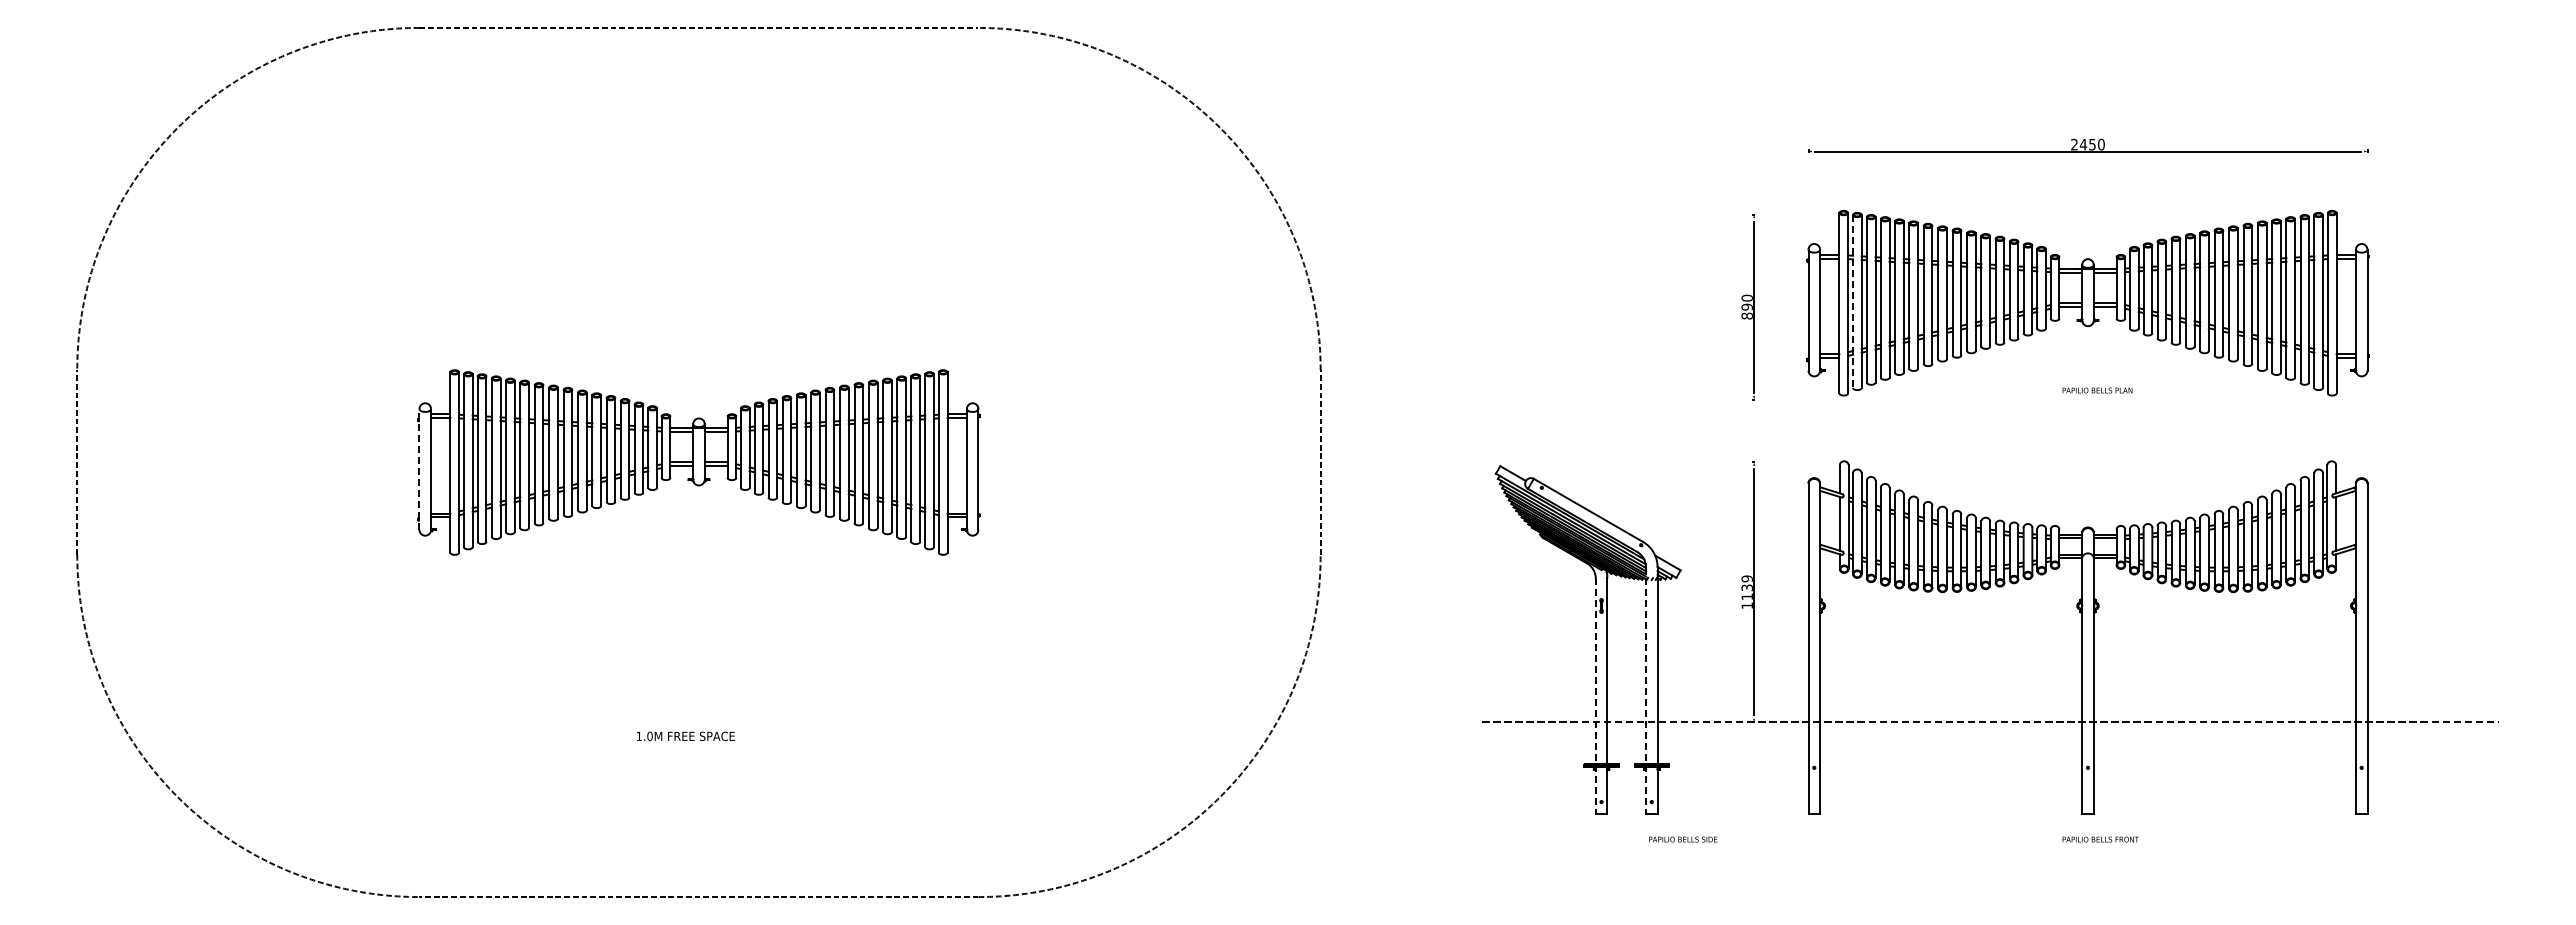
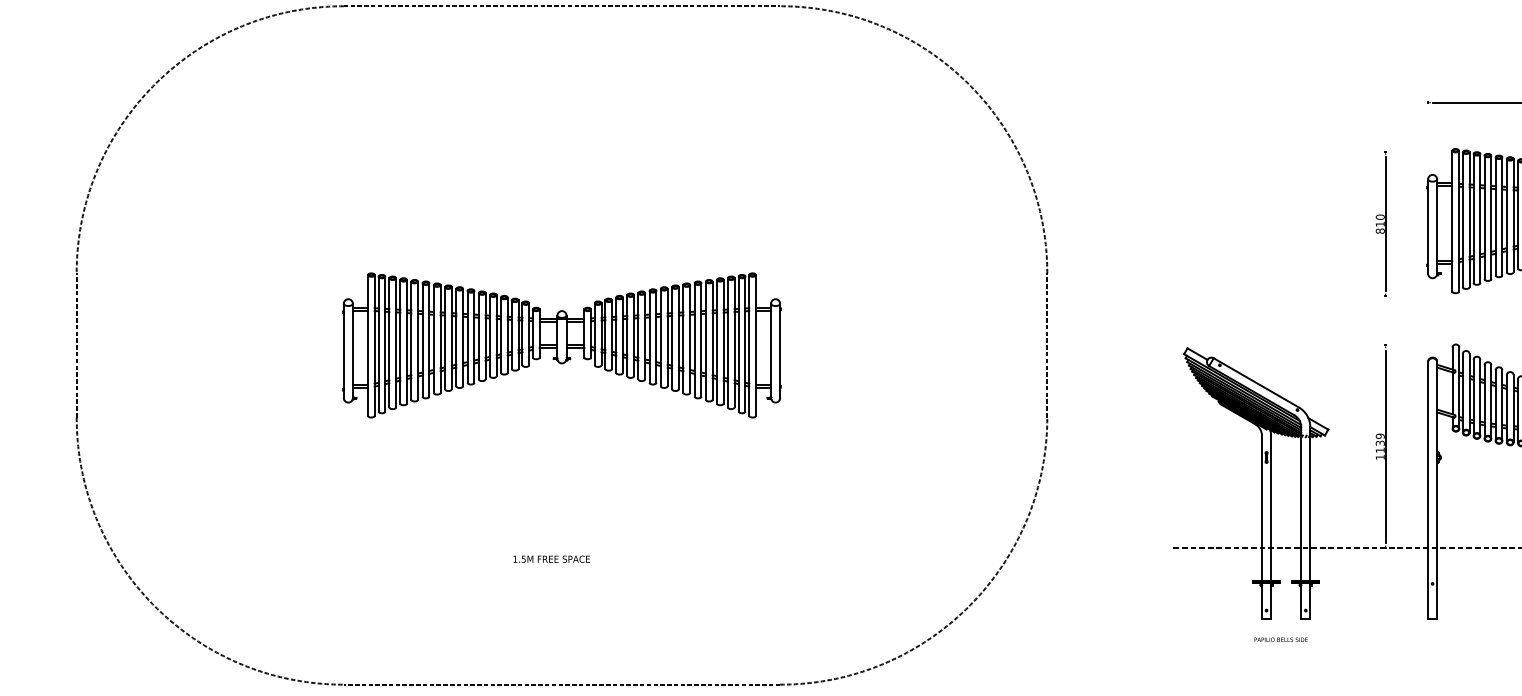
line: (1852, 301) -> (1462, 219), dashed -> solid
text: (1746, 306) -> (1379, 223), 890 -> 810
line: (419, 468) -> (343, 350), dashed -> solid
line: (1645, 690) -> (1300, 523), dashed -> solid
line: (1595, 695) -> (1261, 527), dashed -> solid
text: (649, 735) -> (523, 558), 1.0M -> 1.5M
text: (1683, 839) -> (1281, 639), moved

